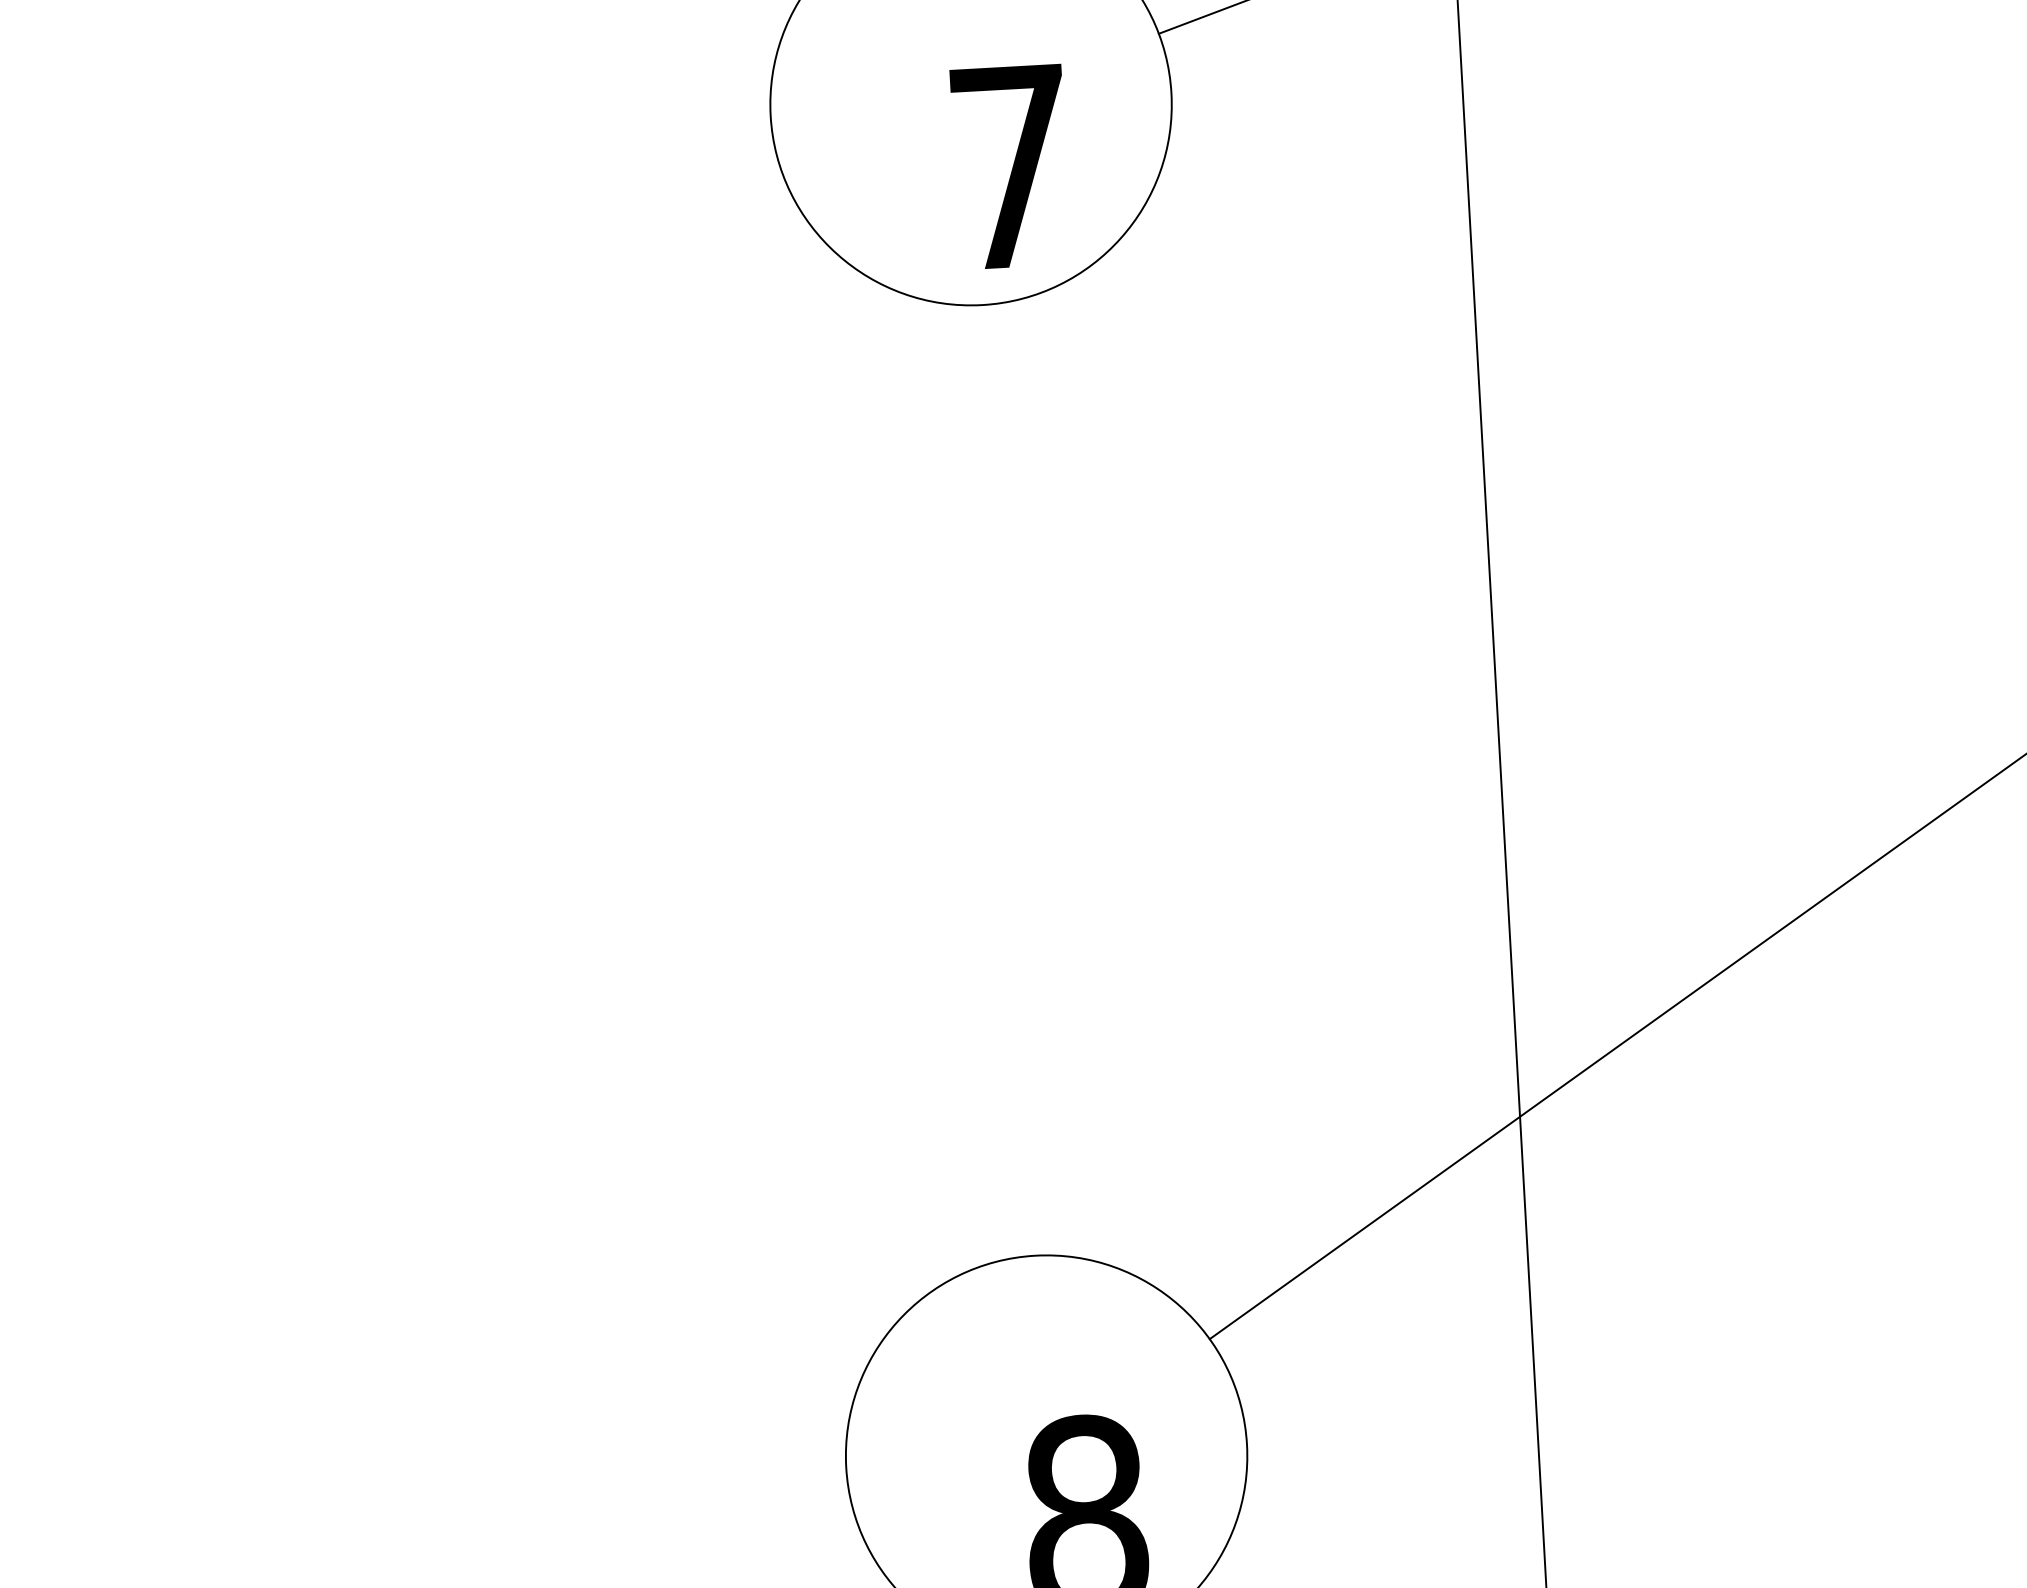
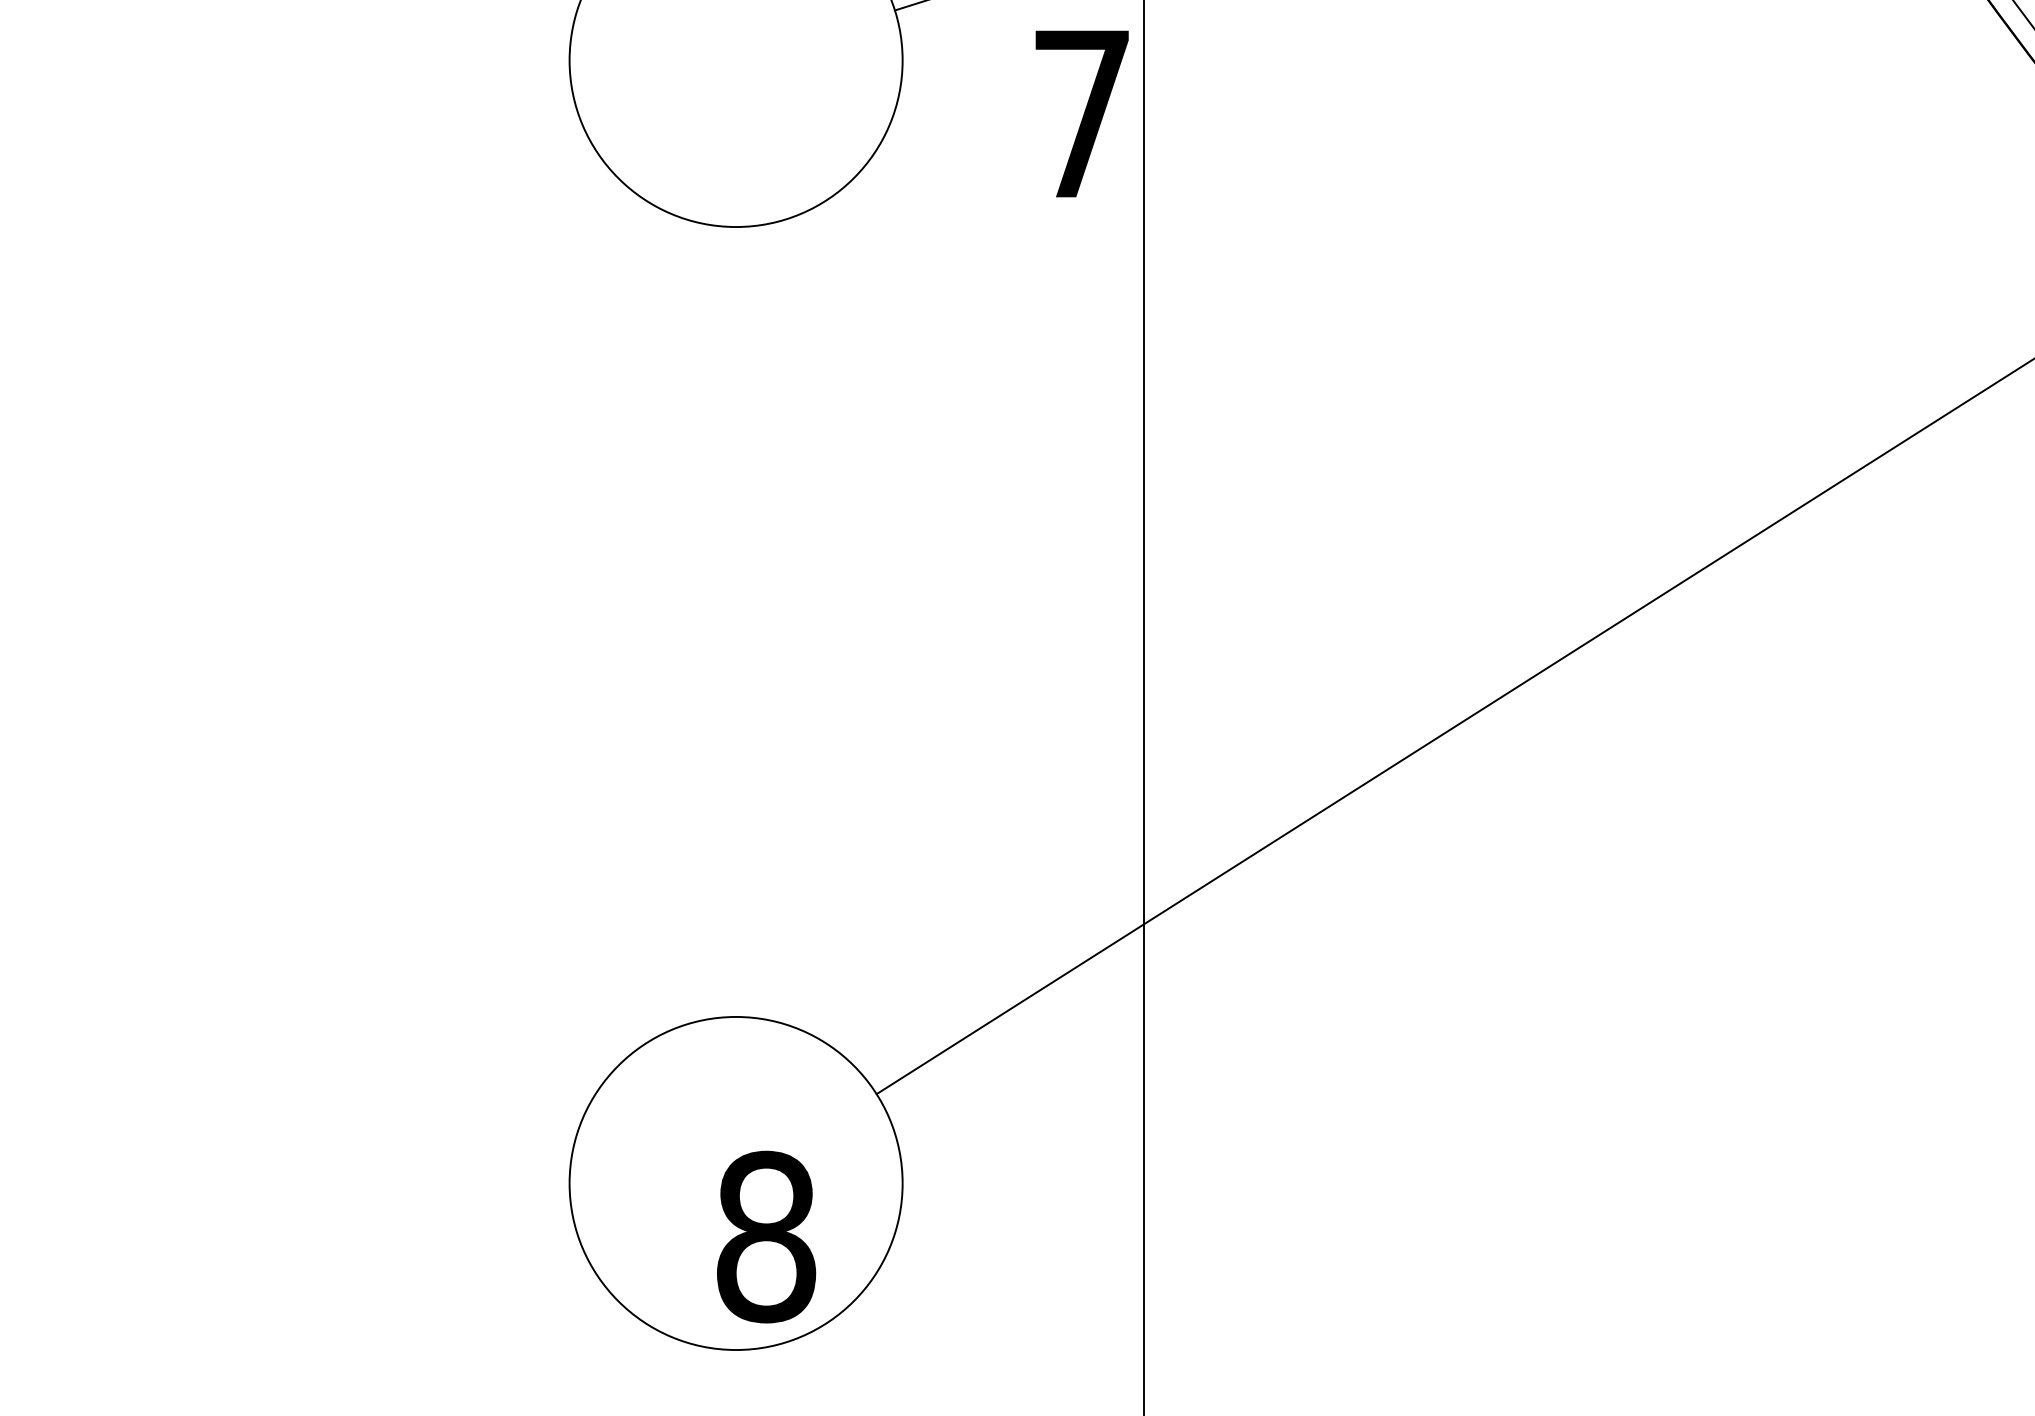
text: (1009, 166) -> (1081, 113), moved

